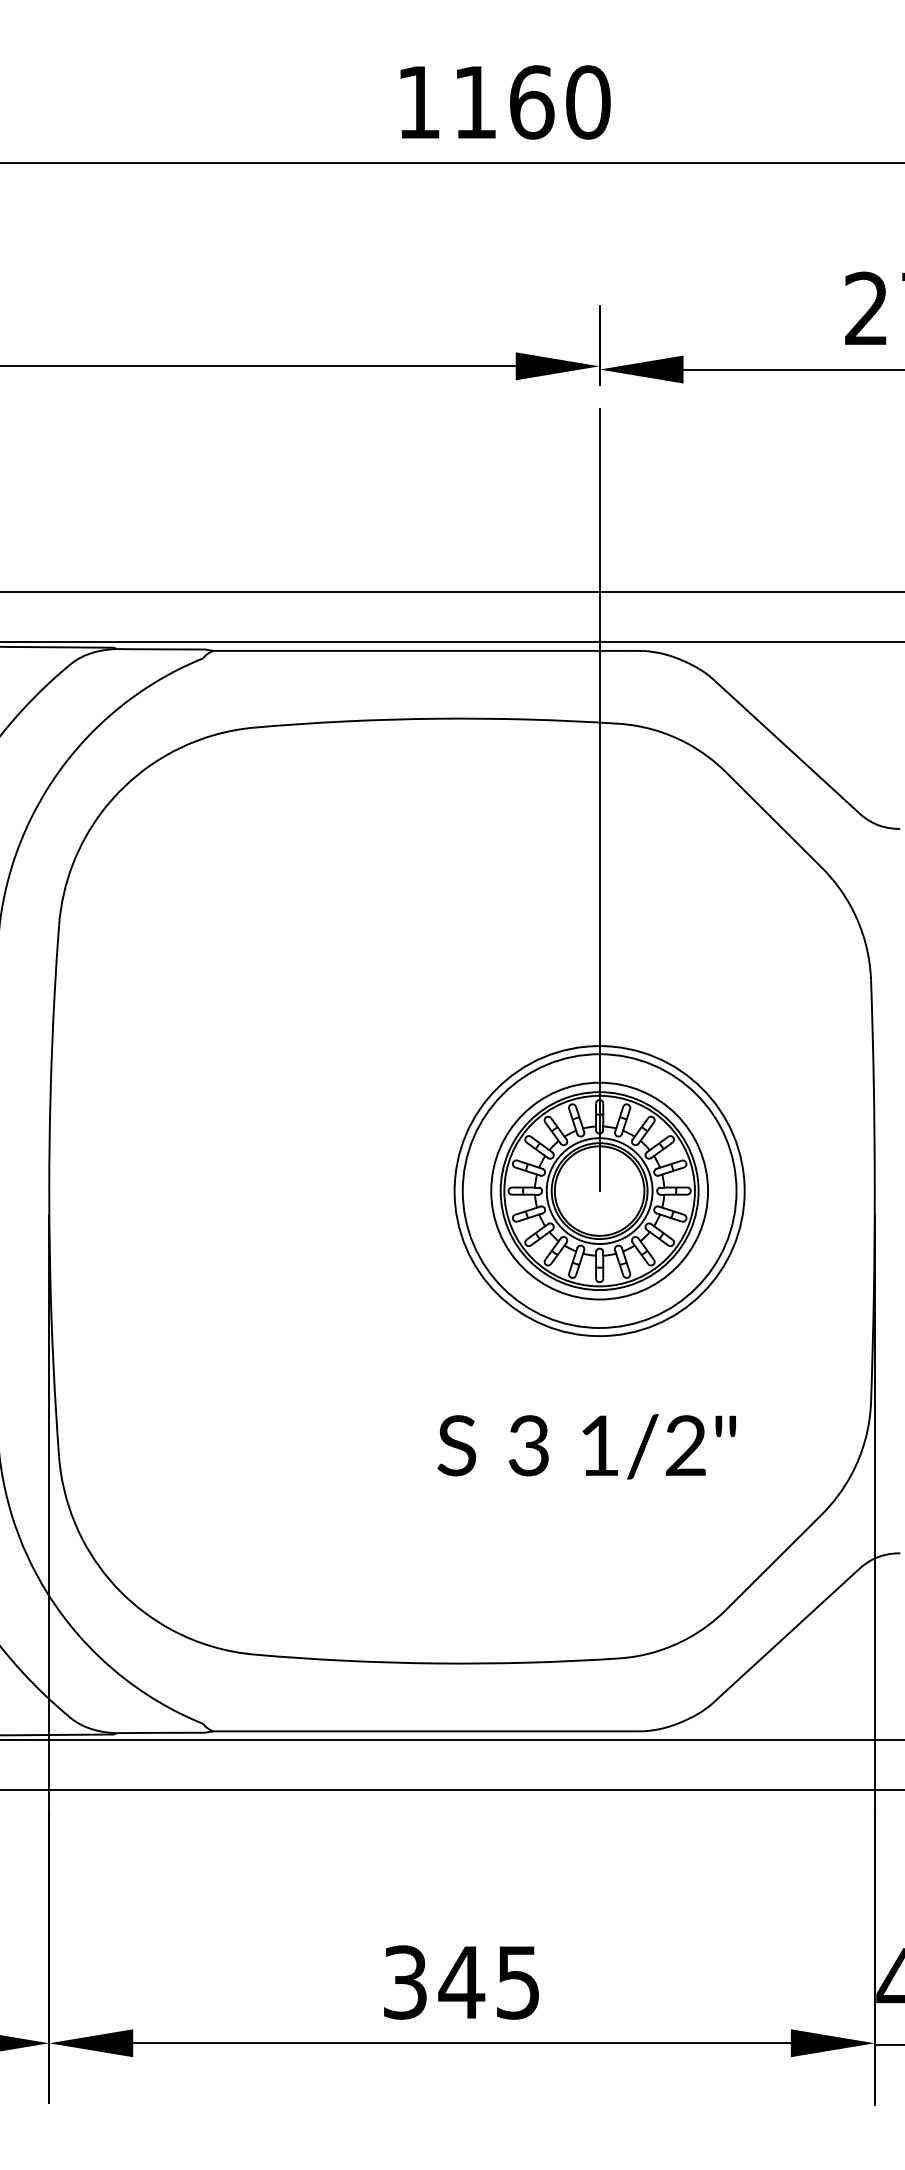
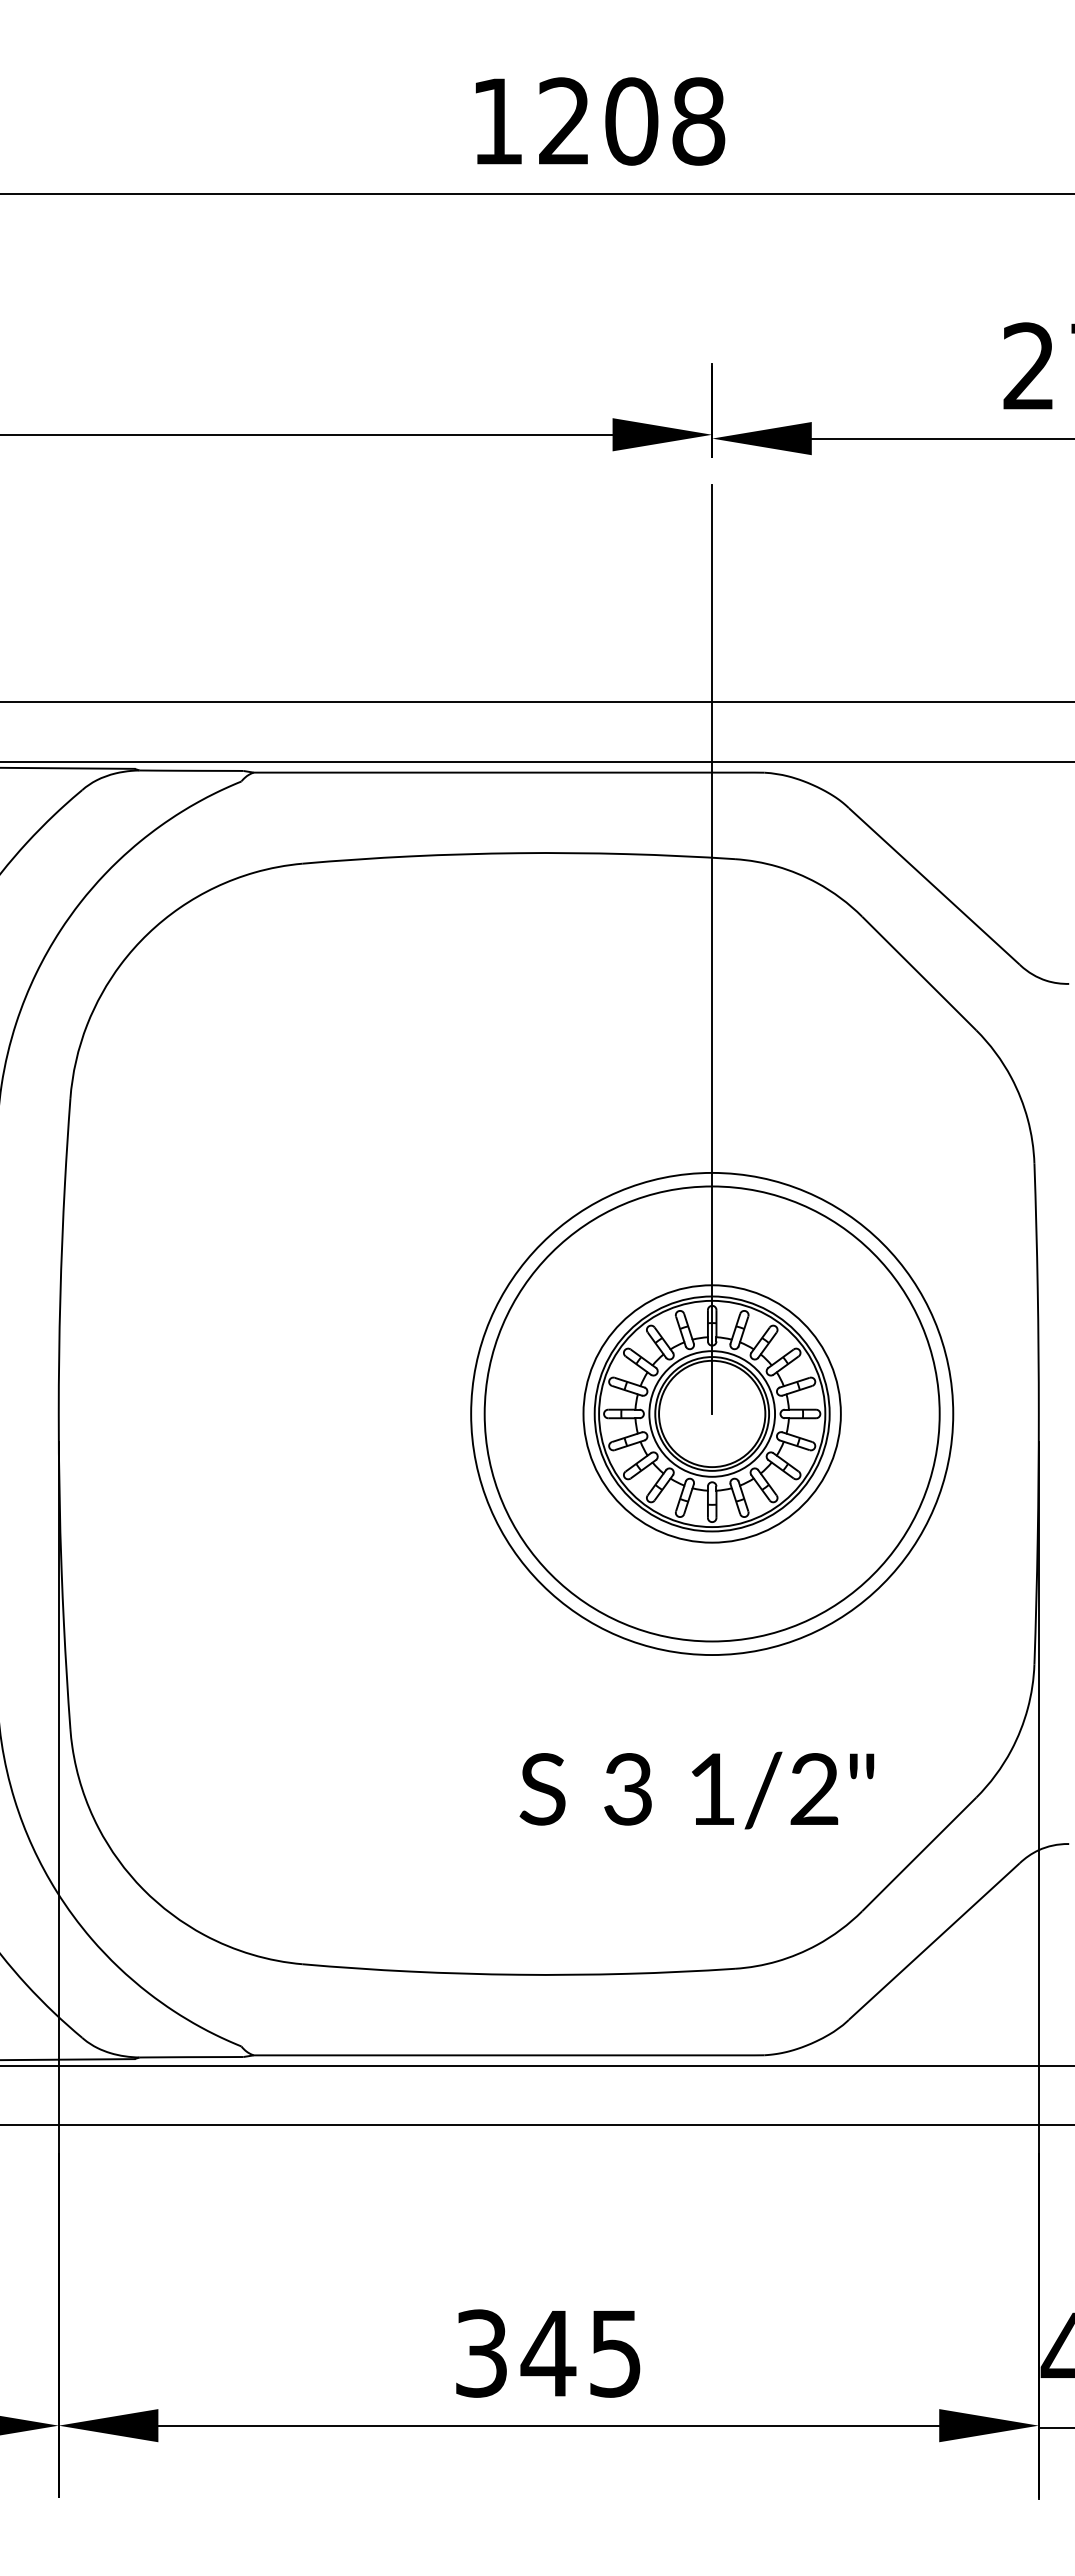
text: (532, 102) -> (632, 121), 1160 -> 1208
circle: (599, 1190) -> (711, 1413), size x1.4
circle: (599, 1190) -> (712, 1413), size x1.4
text: (586, 1446) -> (696, 1790), moved

